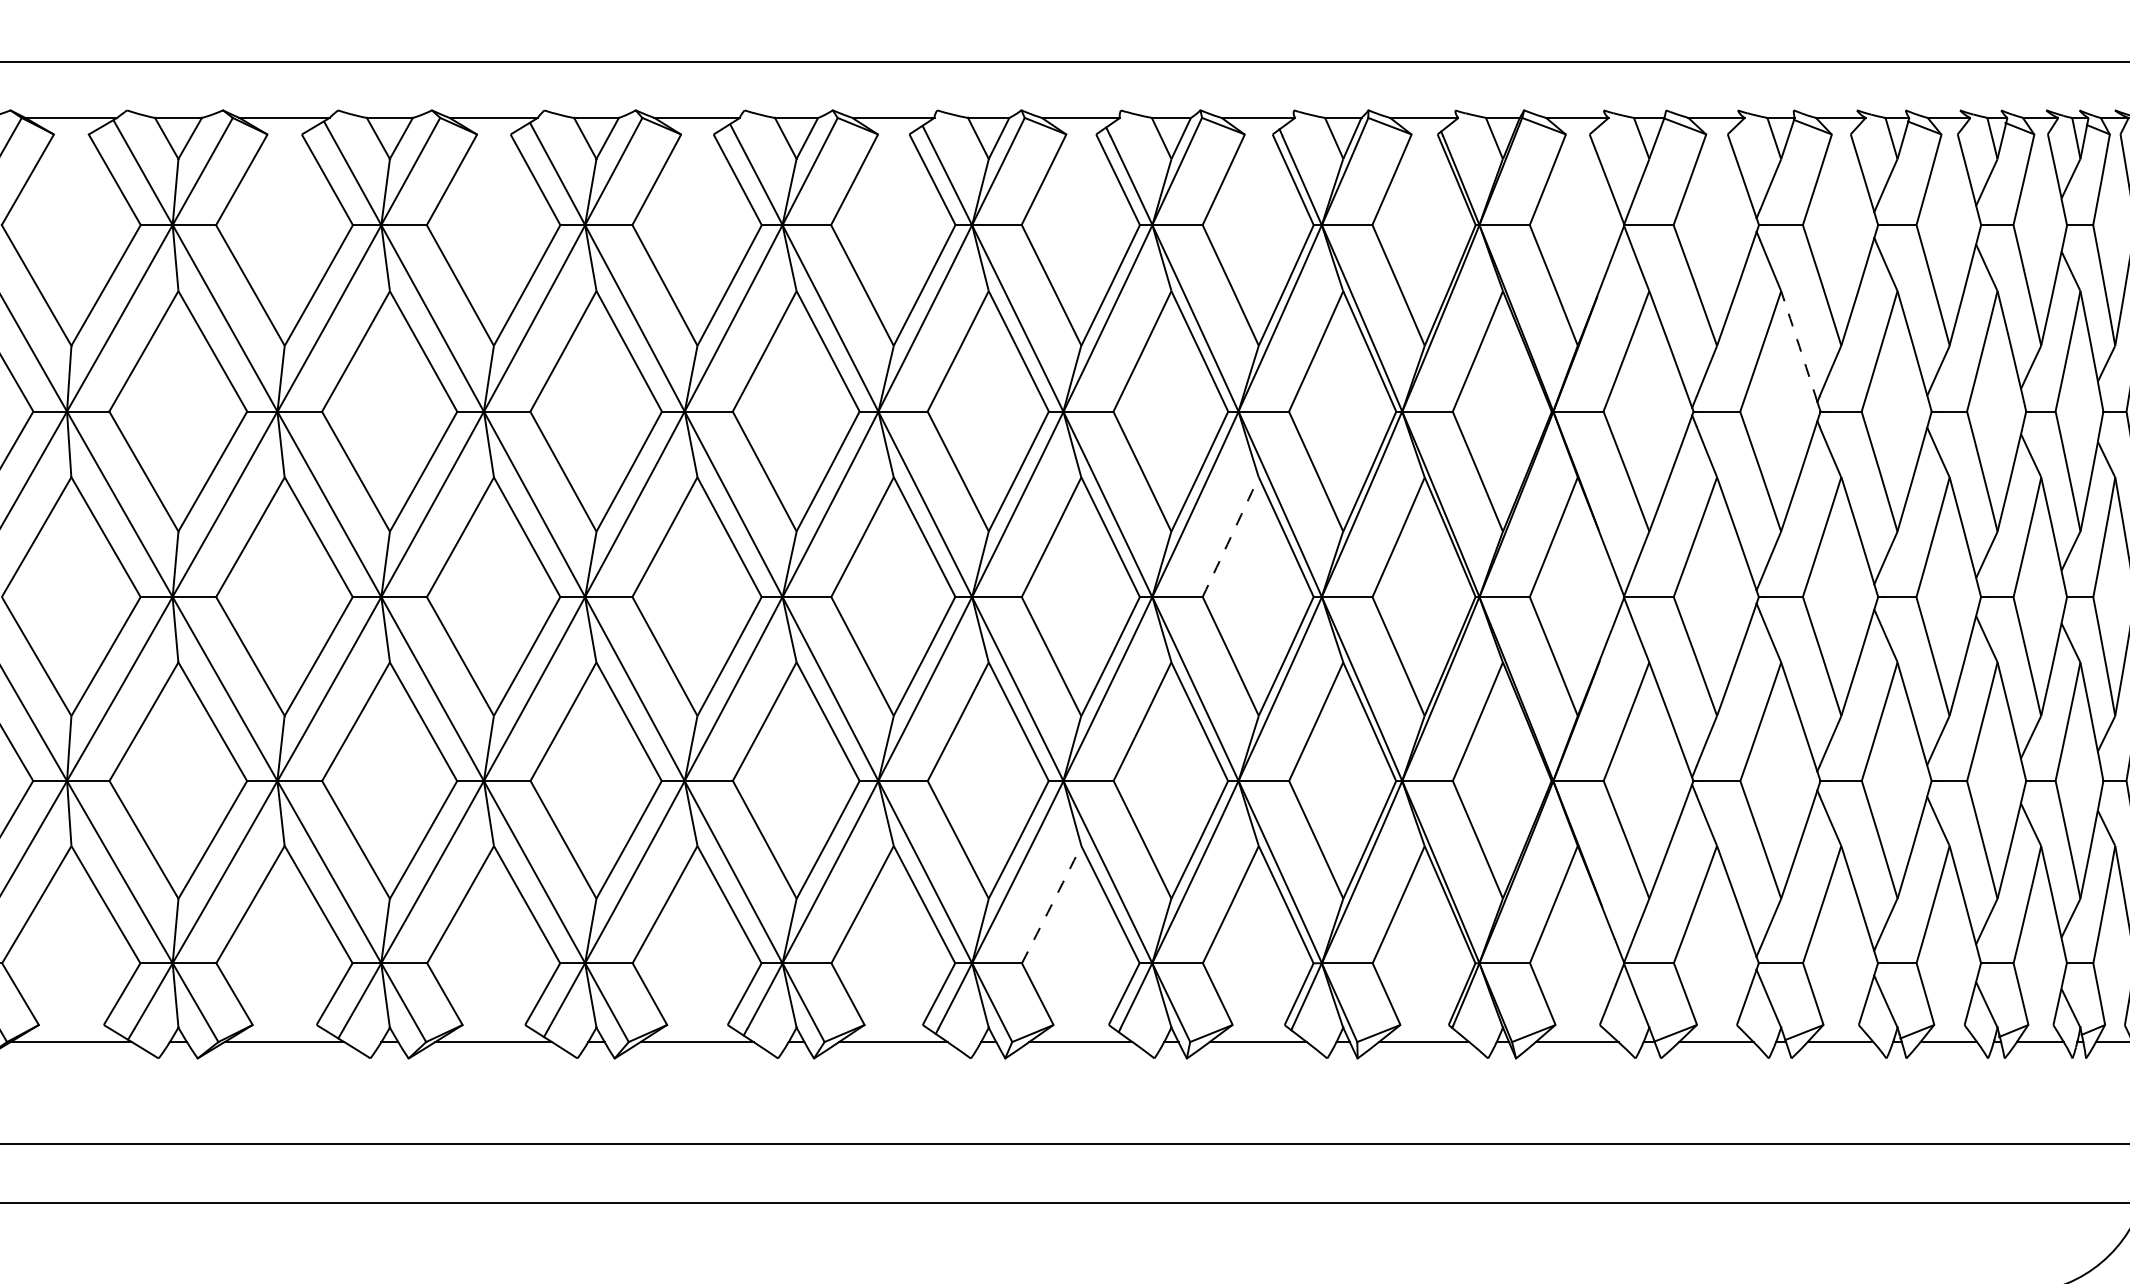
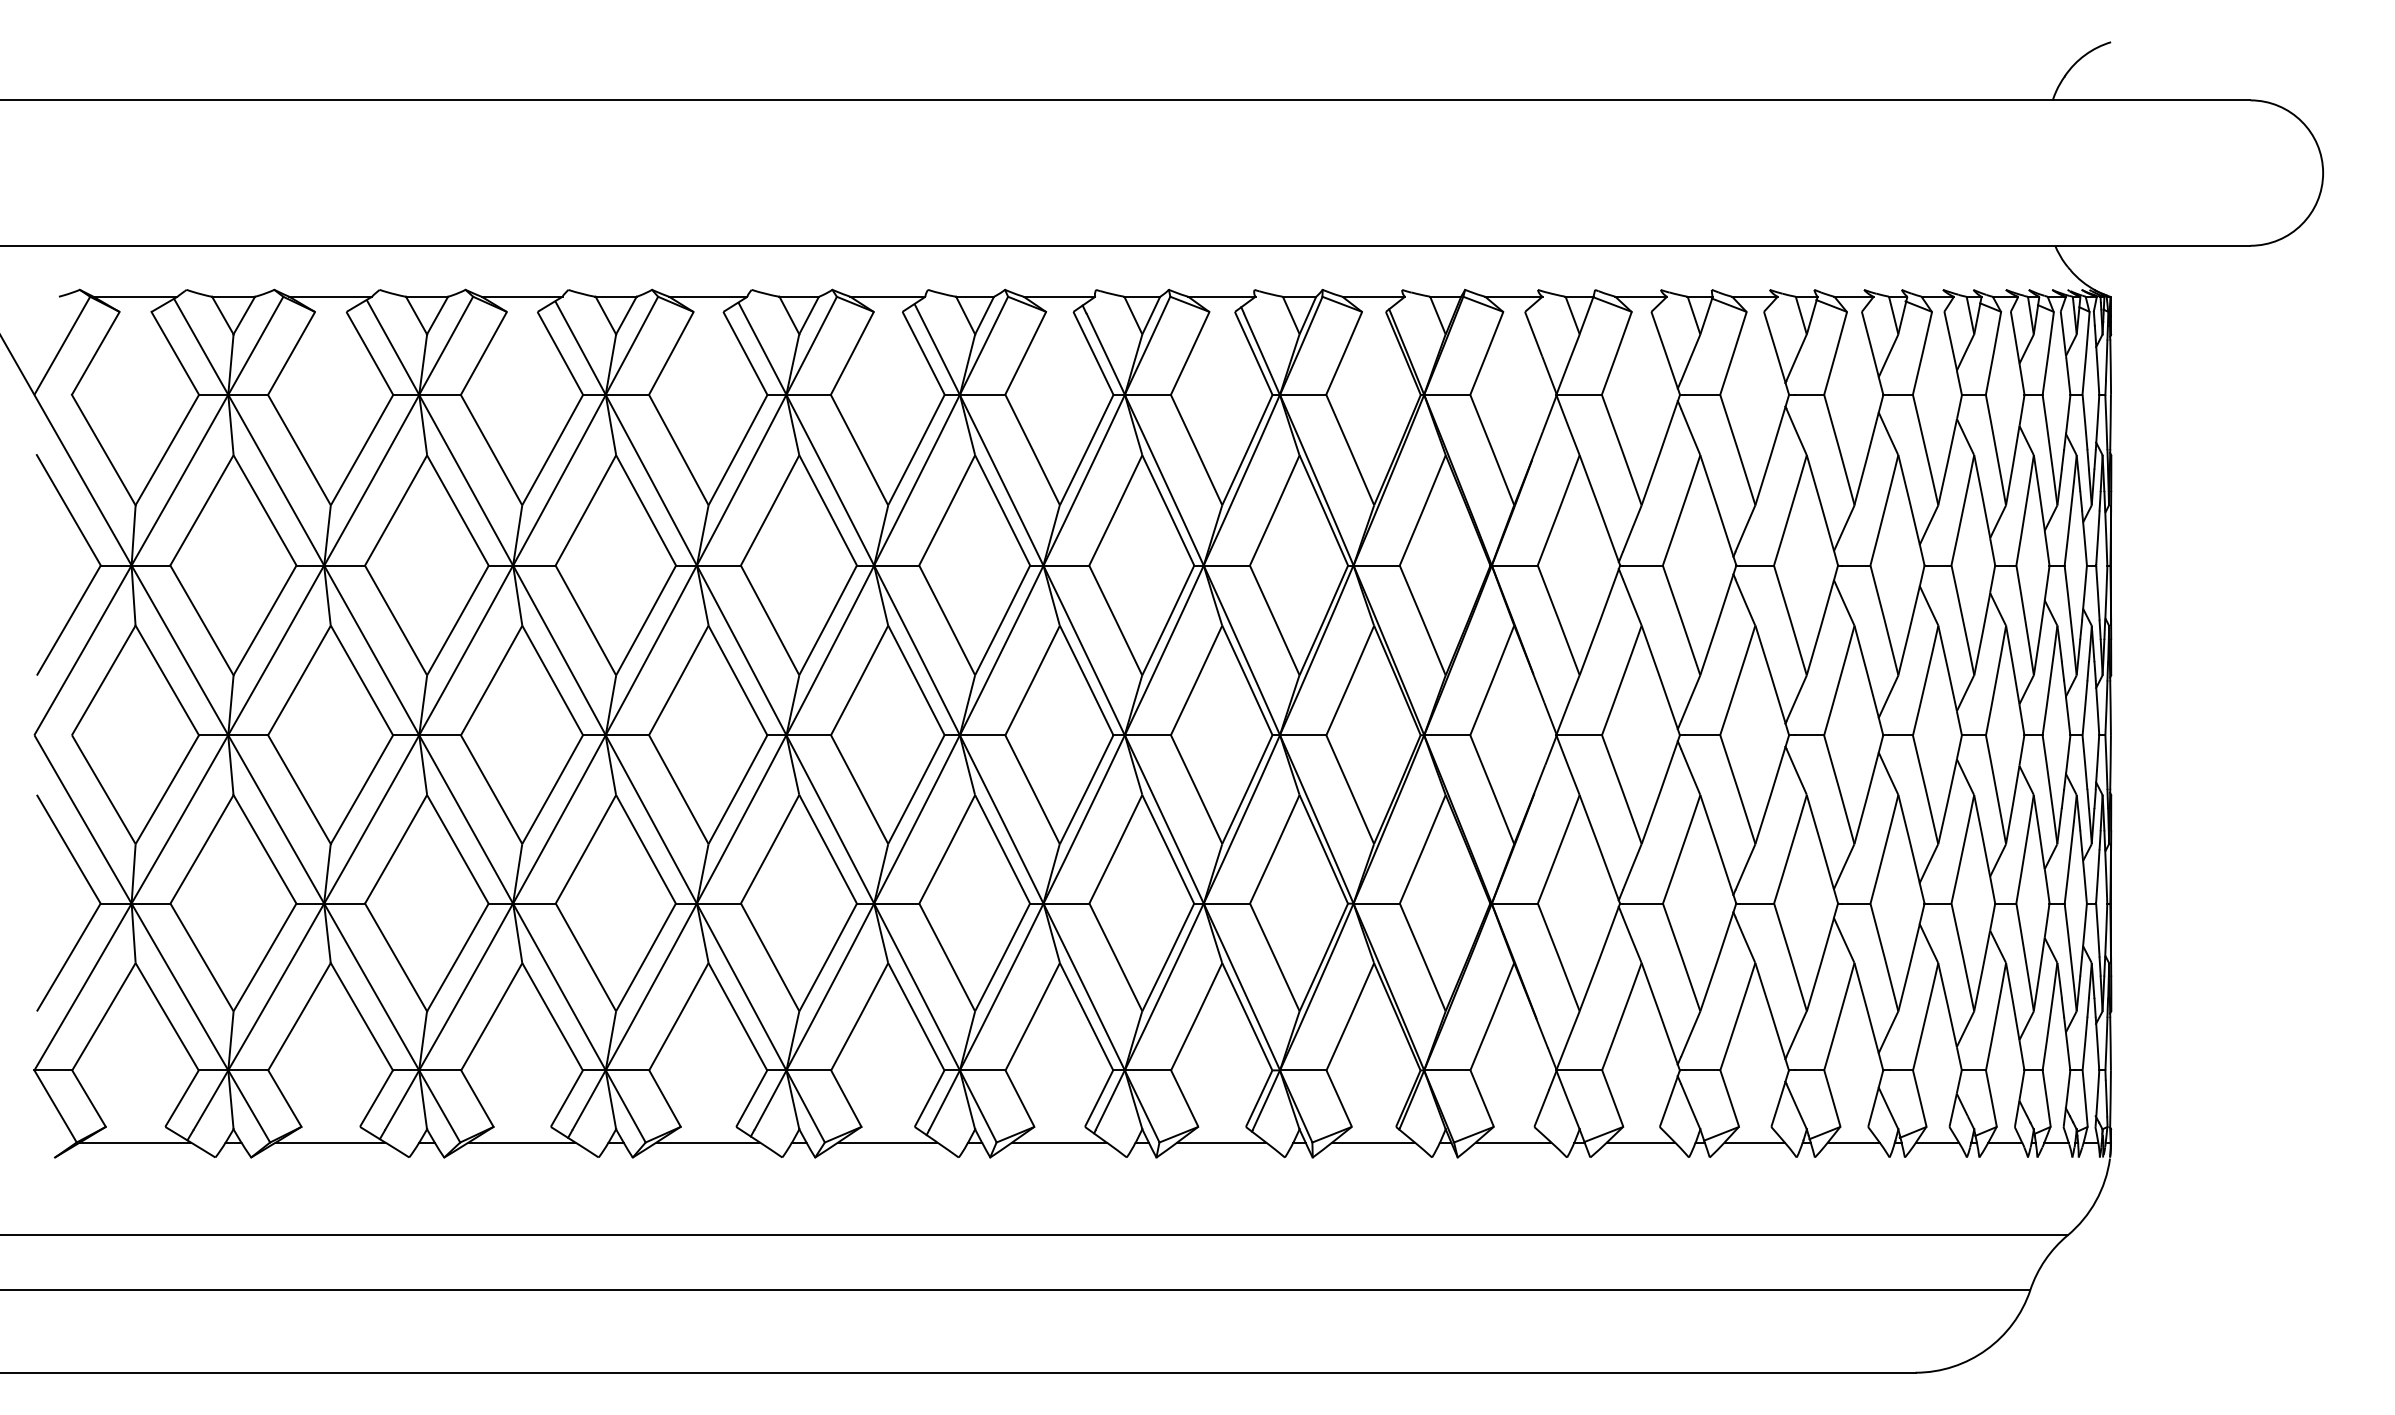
arc: (1799, 345) -> (1717, 505), dashed -> solid
arc: (1230, 537) -> (1196, 680), dashed -> solid
arc: (1051, 904) -> (1032, 1016), dashed -> solid

